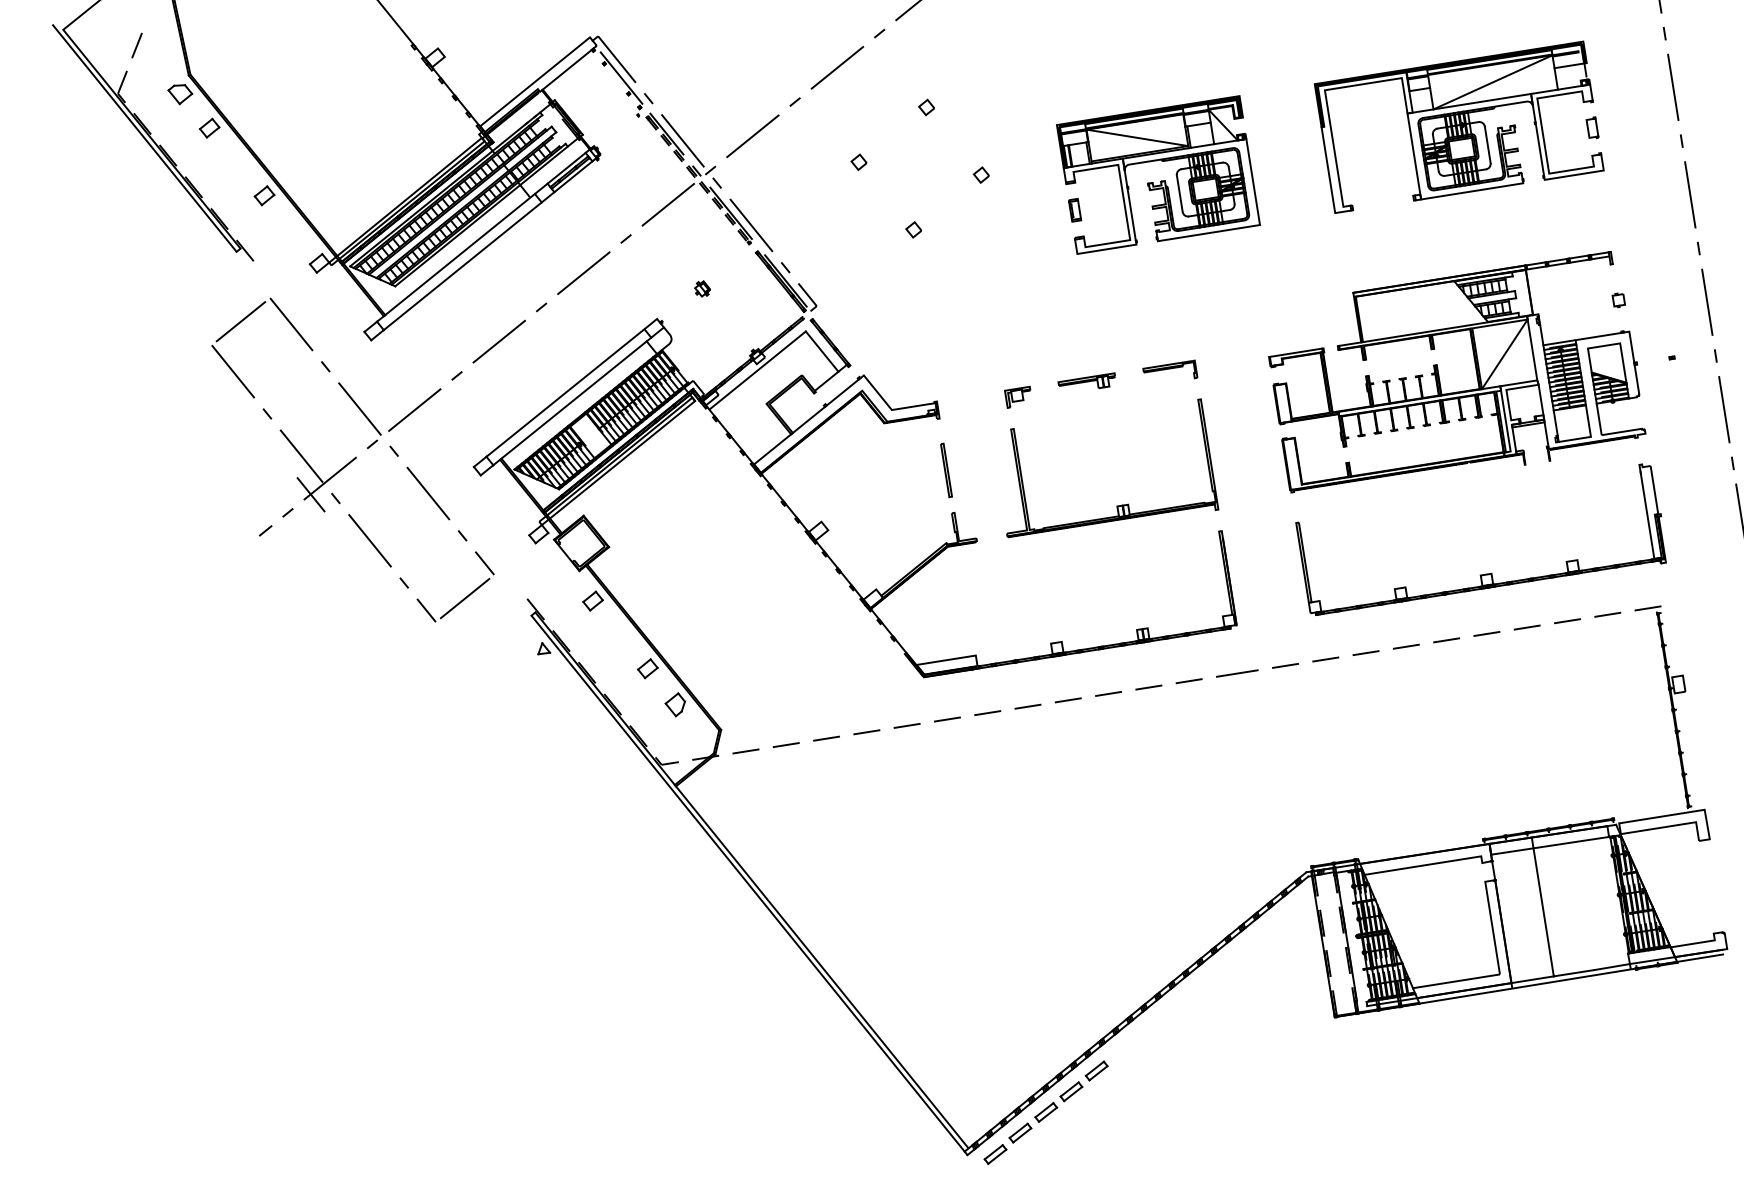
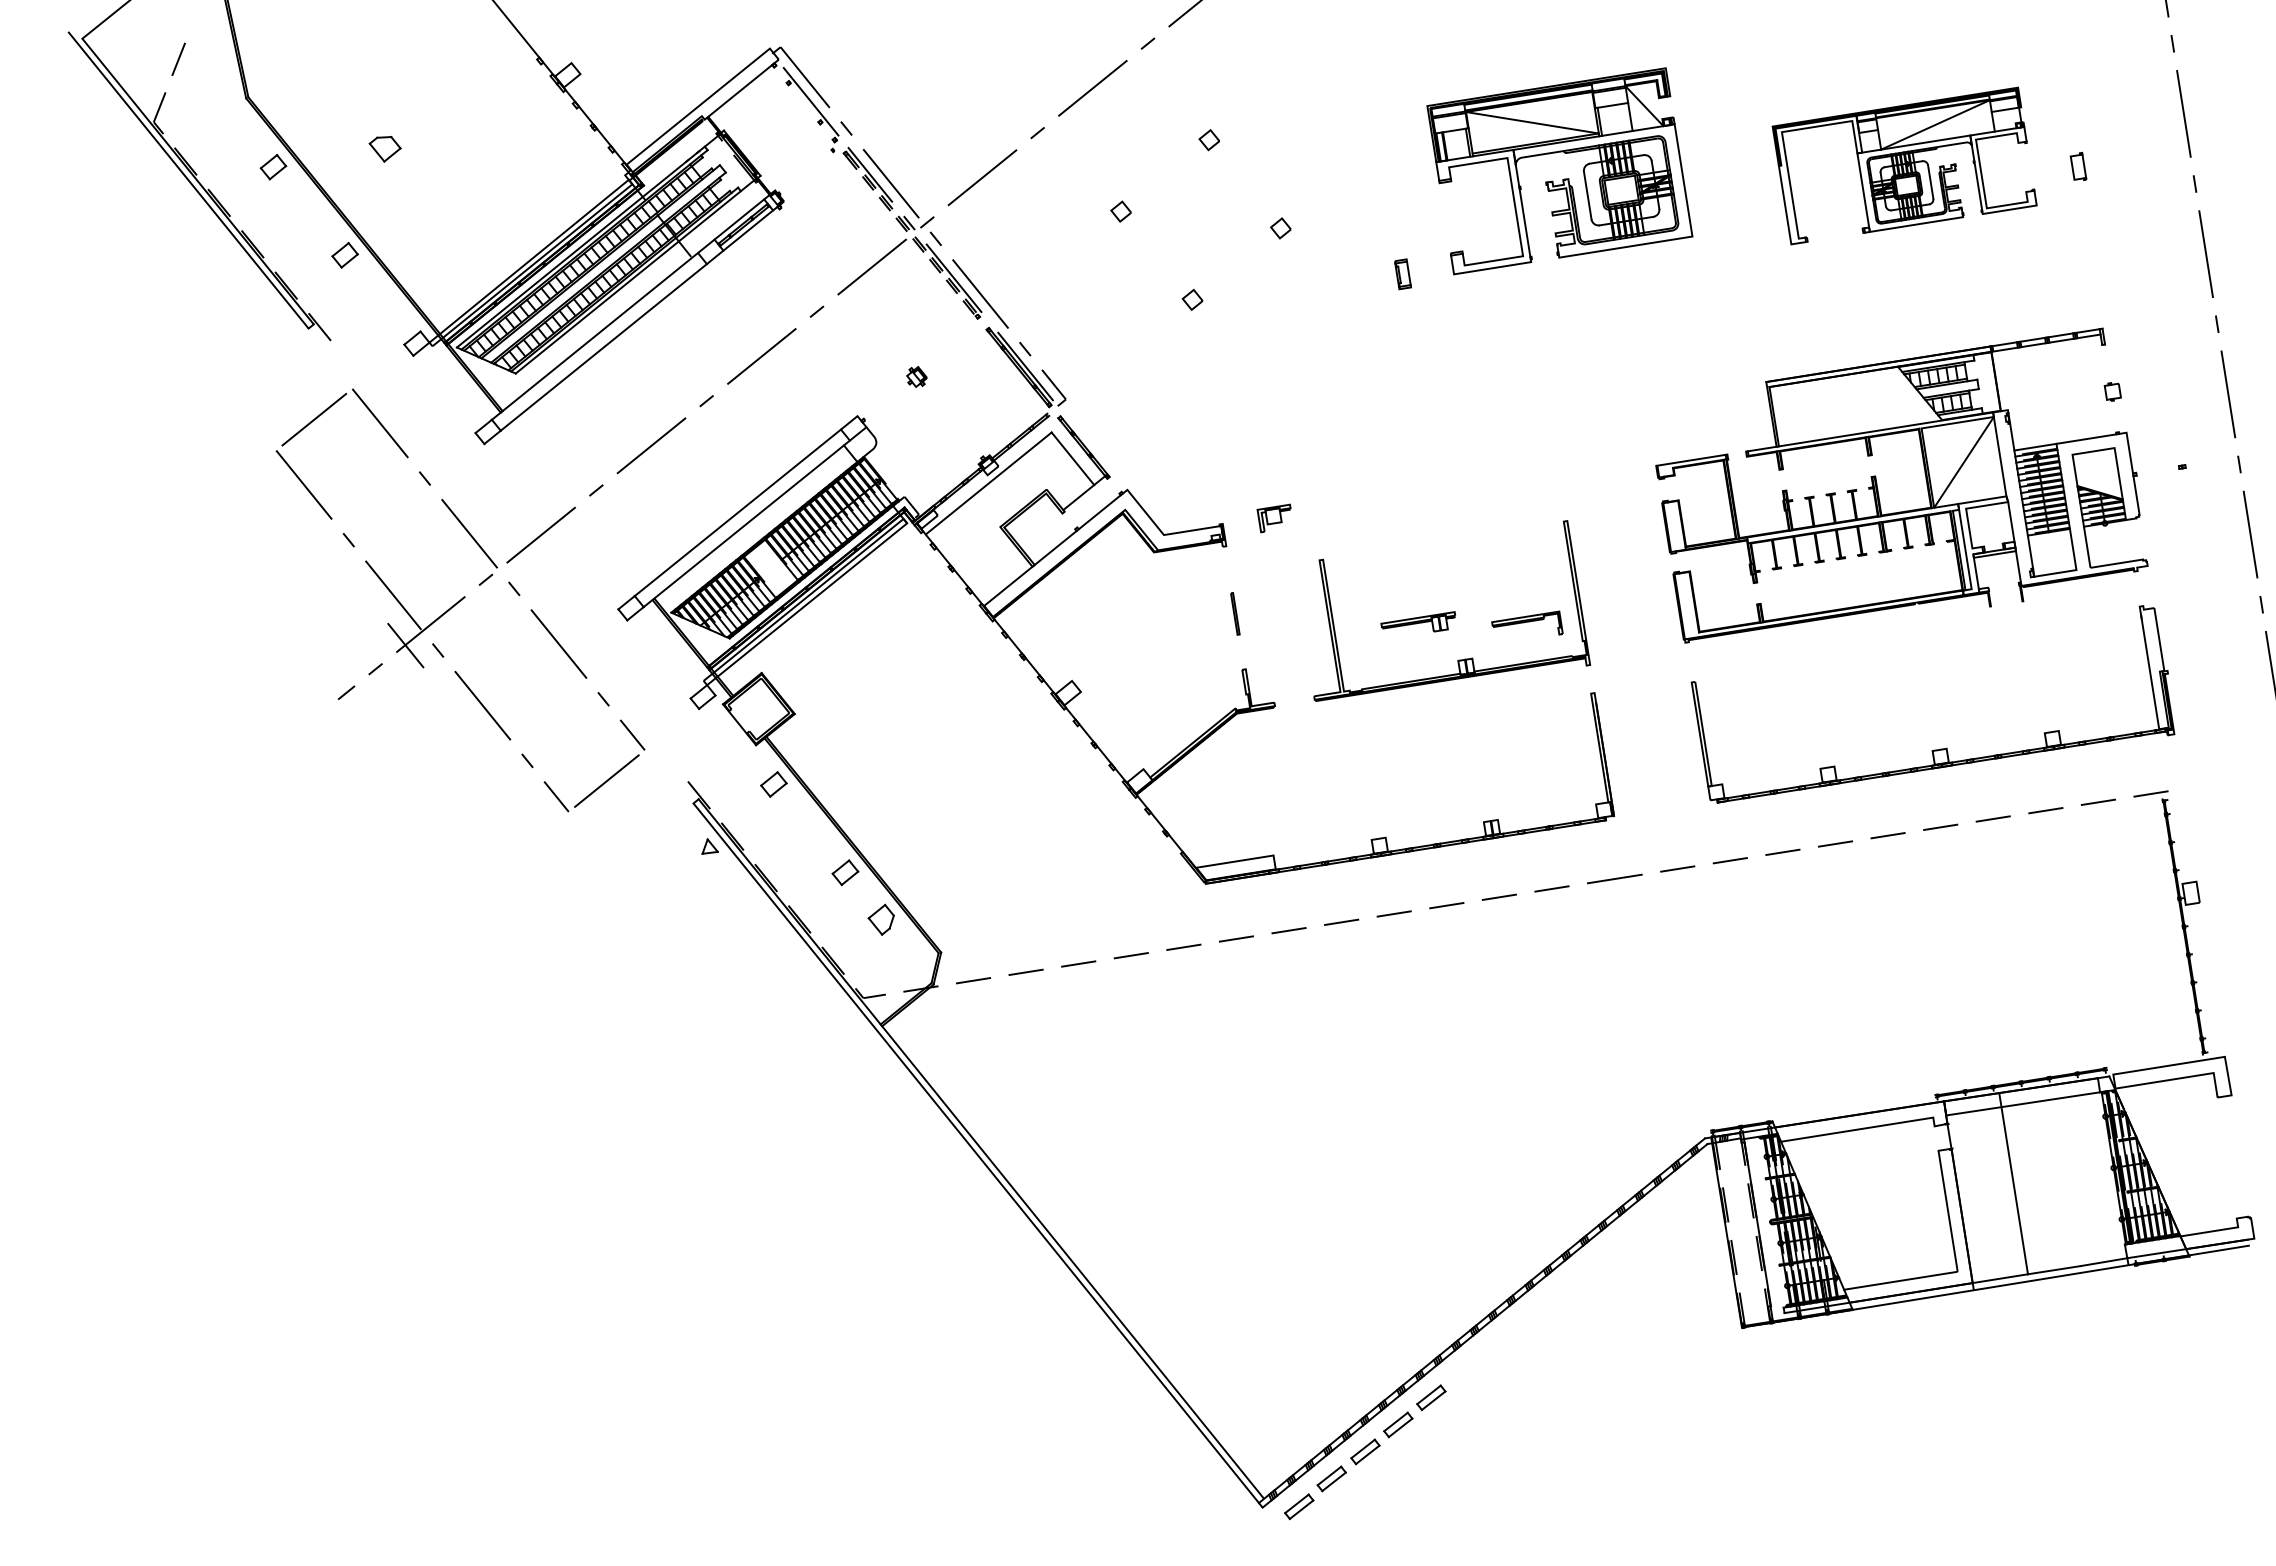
part: (179, 94) -> (384, 149), moved
part: (1459, 126) -> (1904, 165), size x0.7
part: (1160, 181) -> (1562, 179), moved
part: (1170, 369) -> (1527, 622), moved
part: (1086, 380) -> (1417, 621), moved
part: (1017, 397) -> (1273, 518), moved
part: (946, 470) -> (1235, 613), size x0.6

